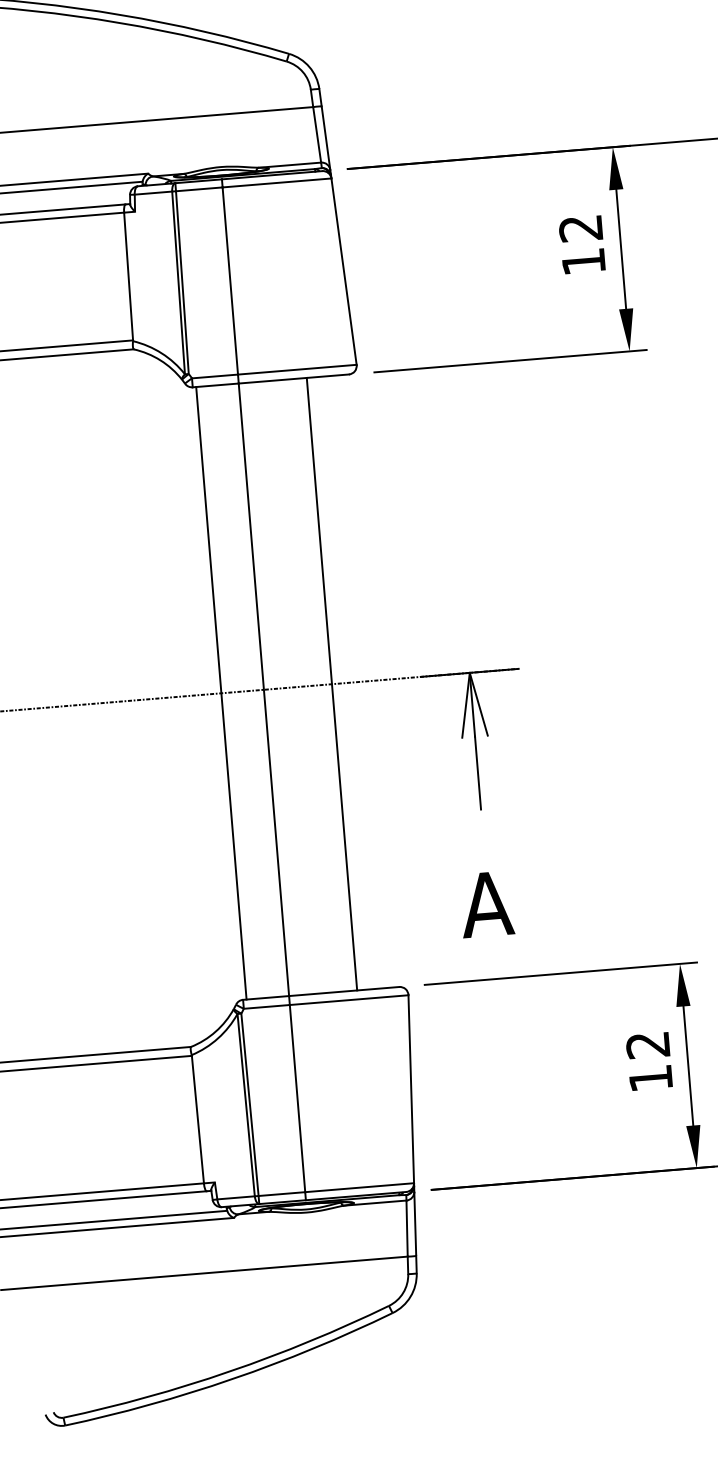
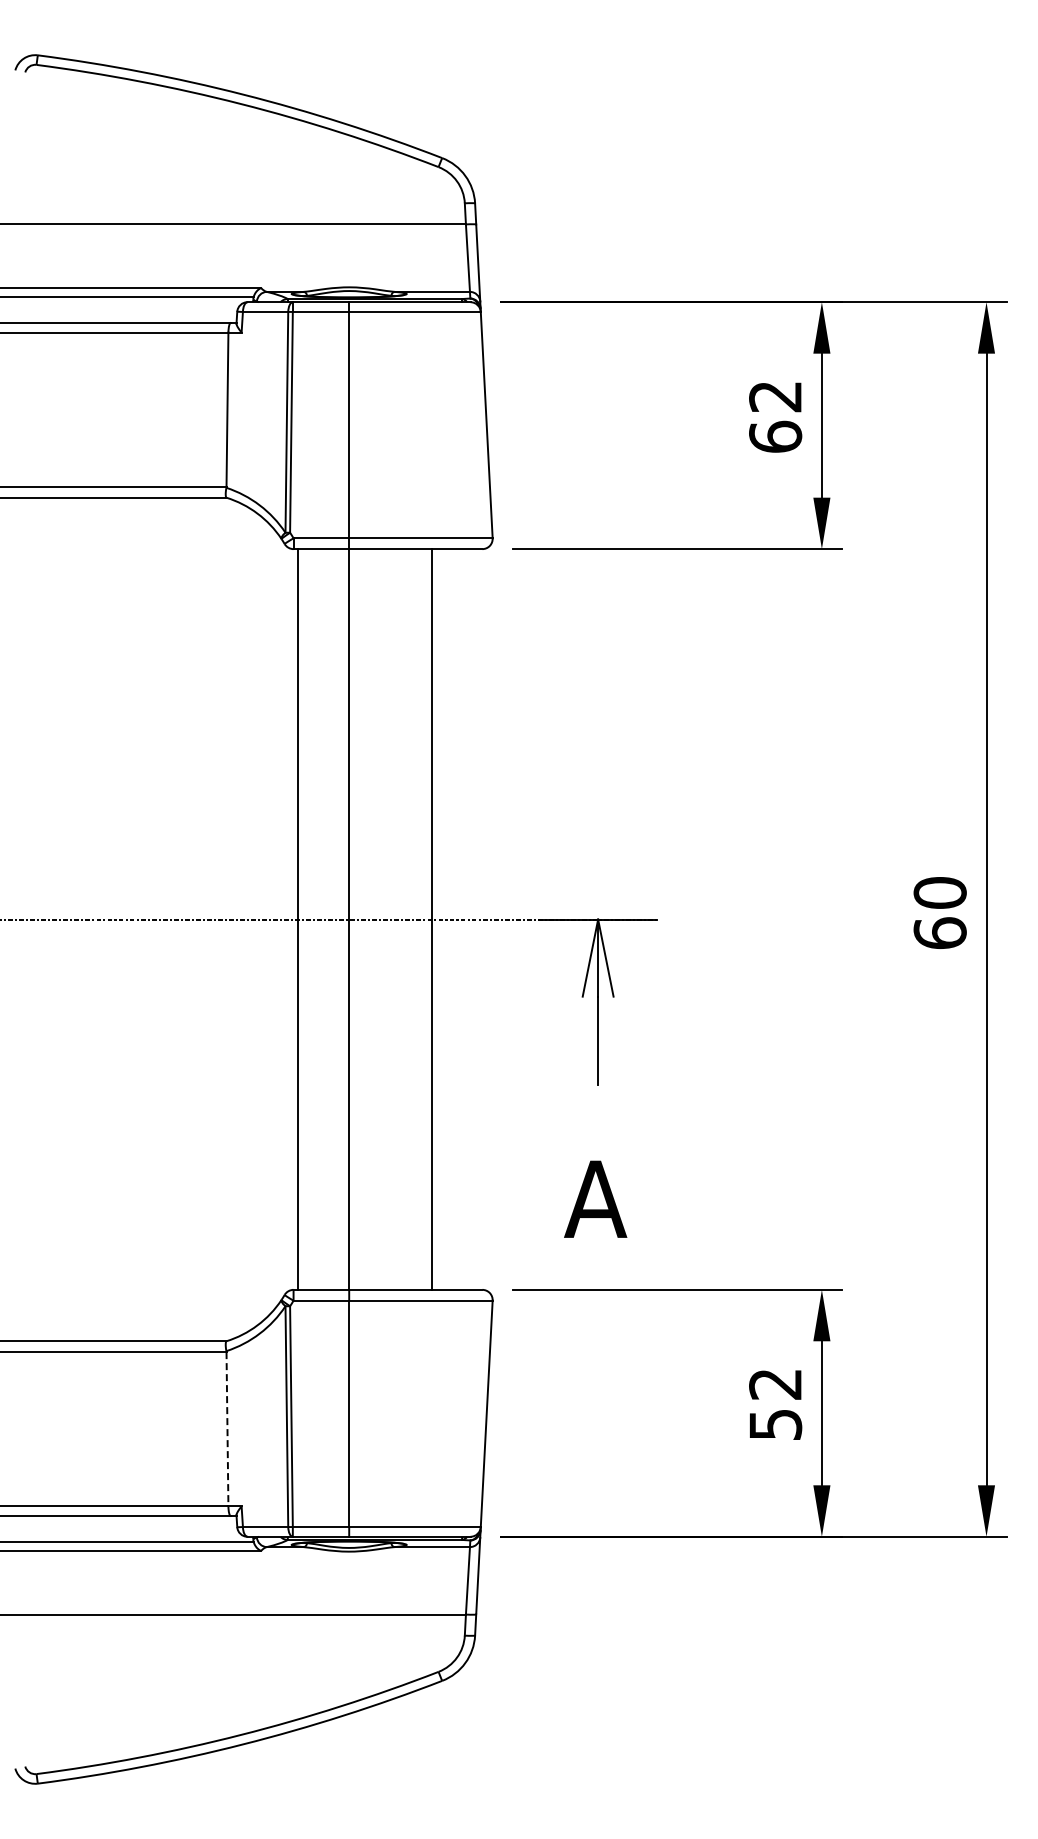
text: (583, 261) -> (775, 436), 12 -> 62
text: (650, 1078) -> (775, 1424), 12 -> 52
line: (197, 1119) -> (227, 1429), solid -> dashed

